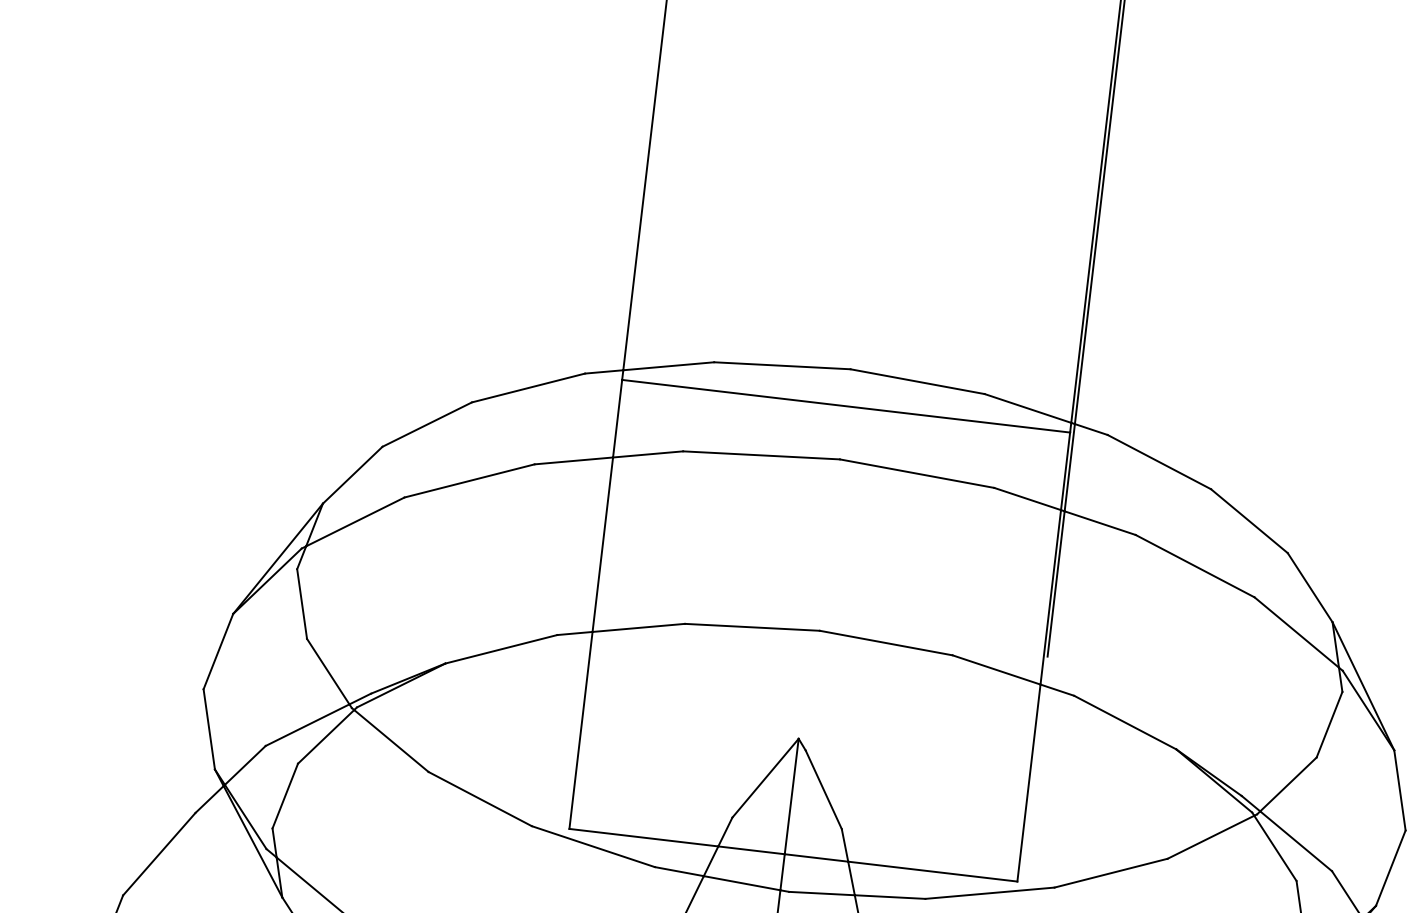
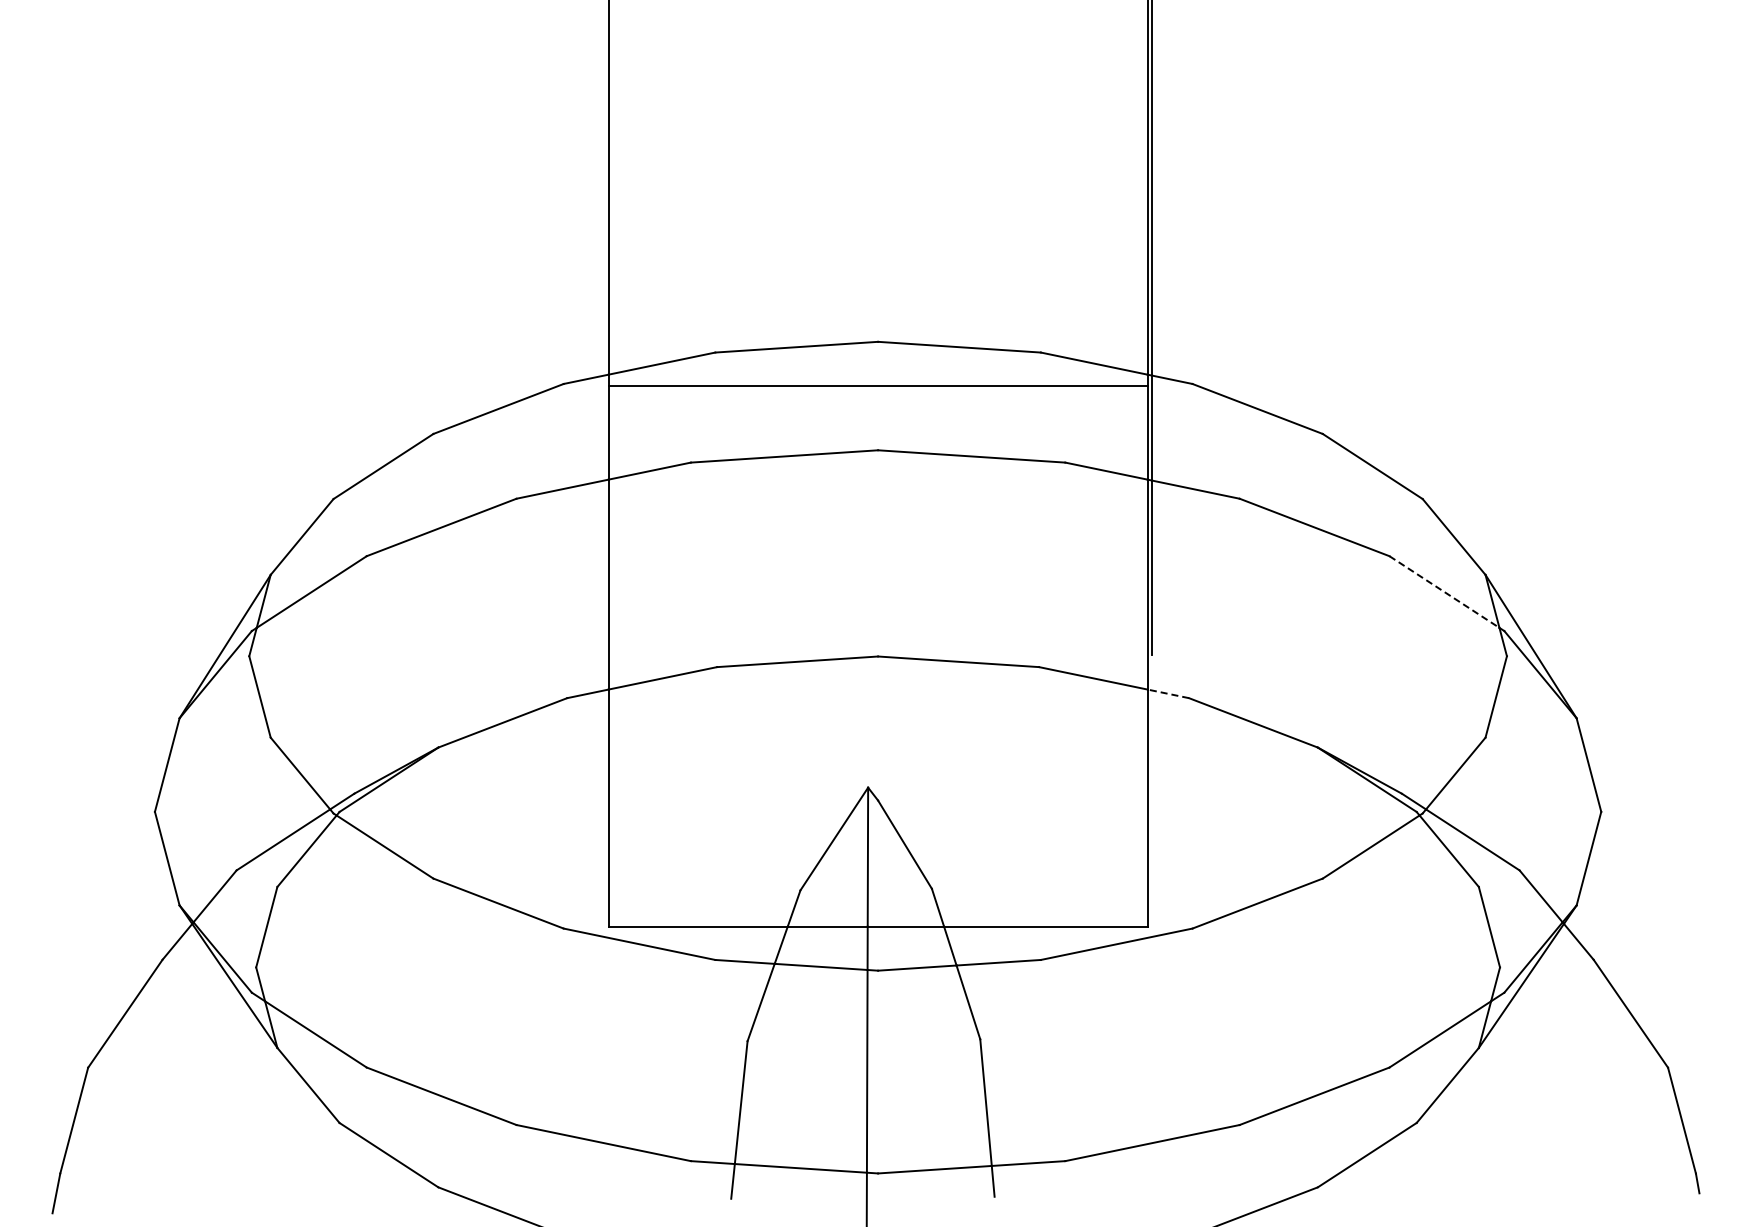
line: (1296, 632) -> (1444, 592), solid -> dashed
line: (1056, 689) -> (1167, 693), solid -> dashed

